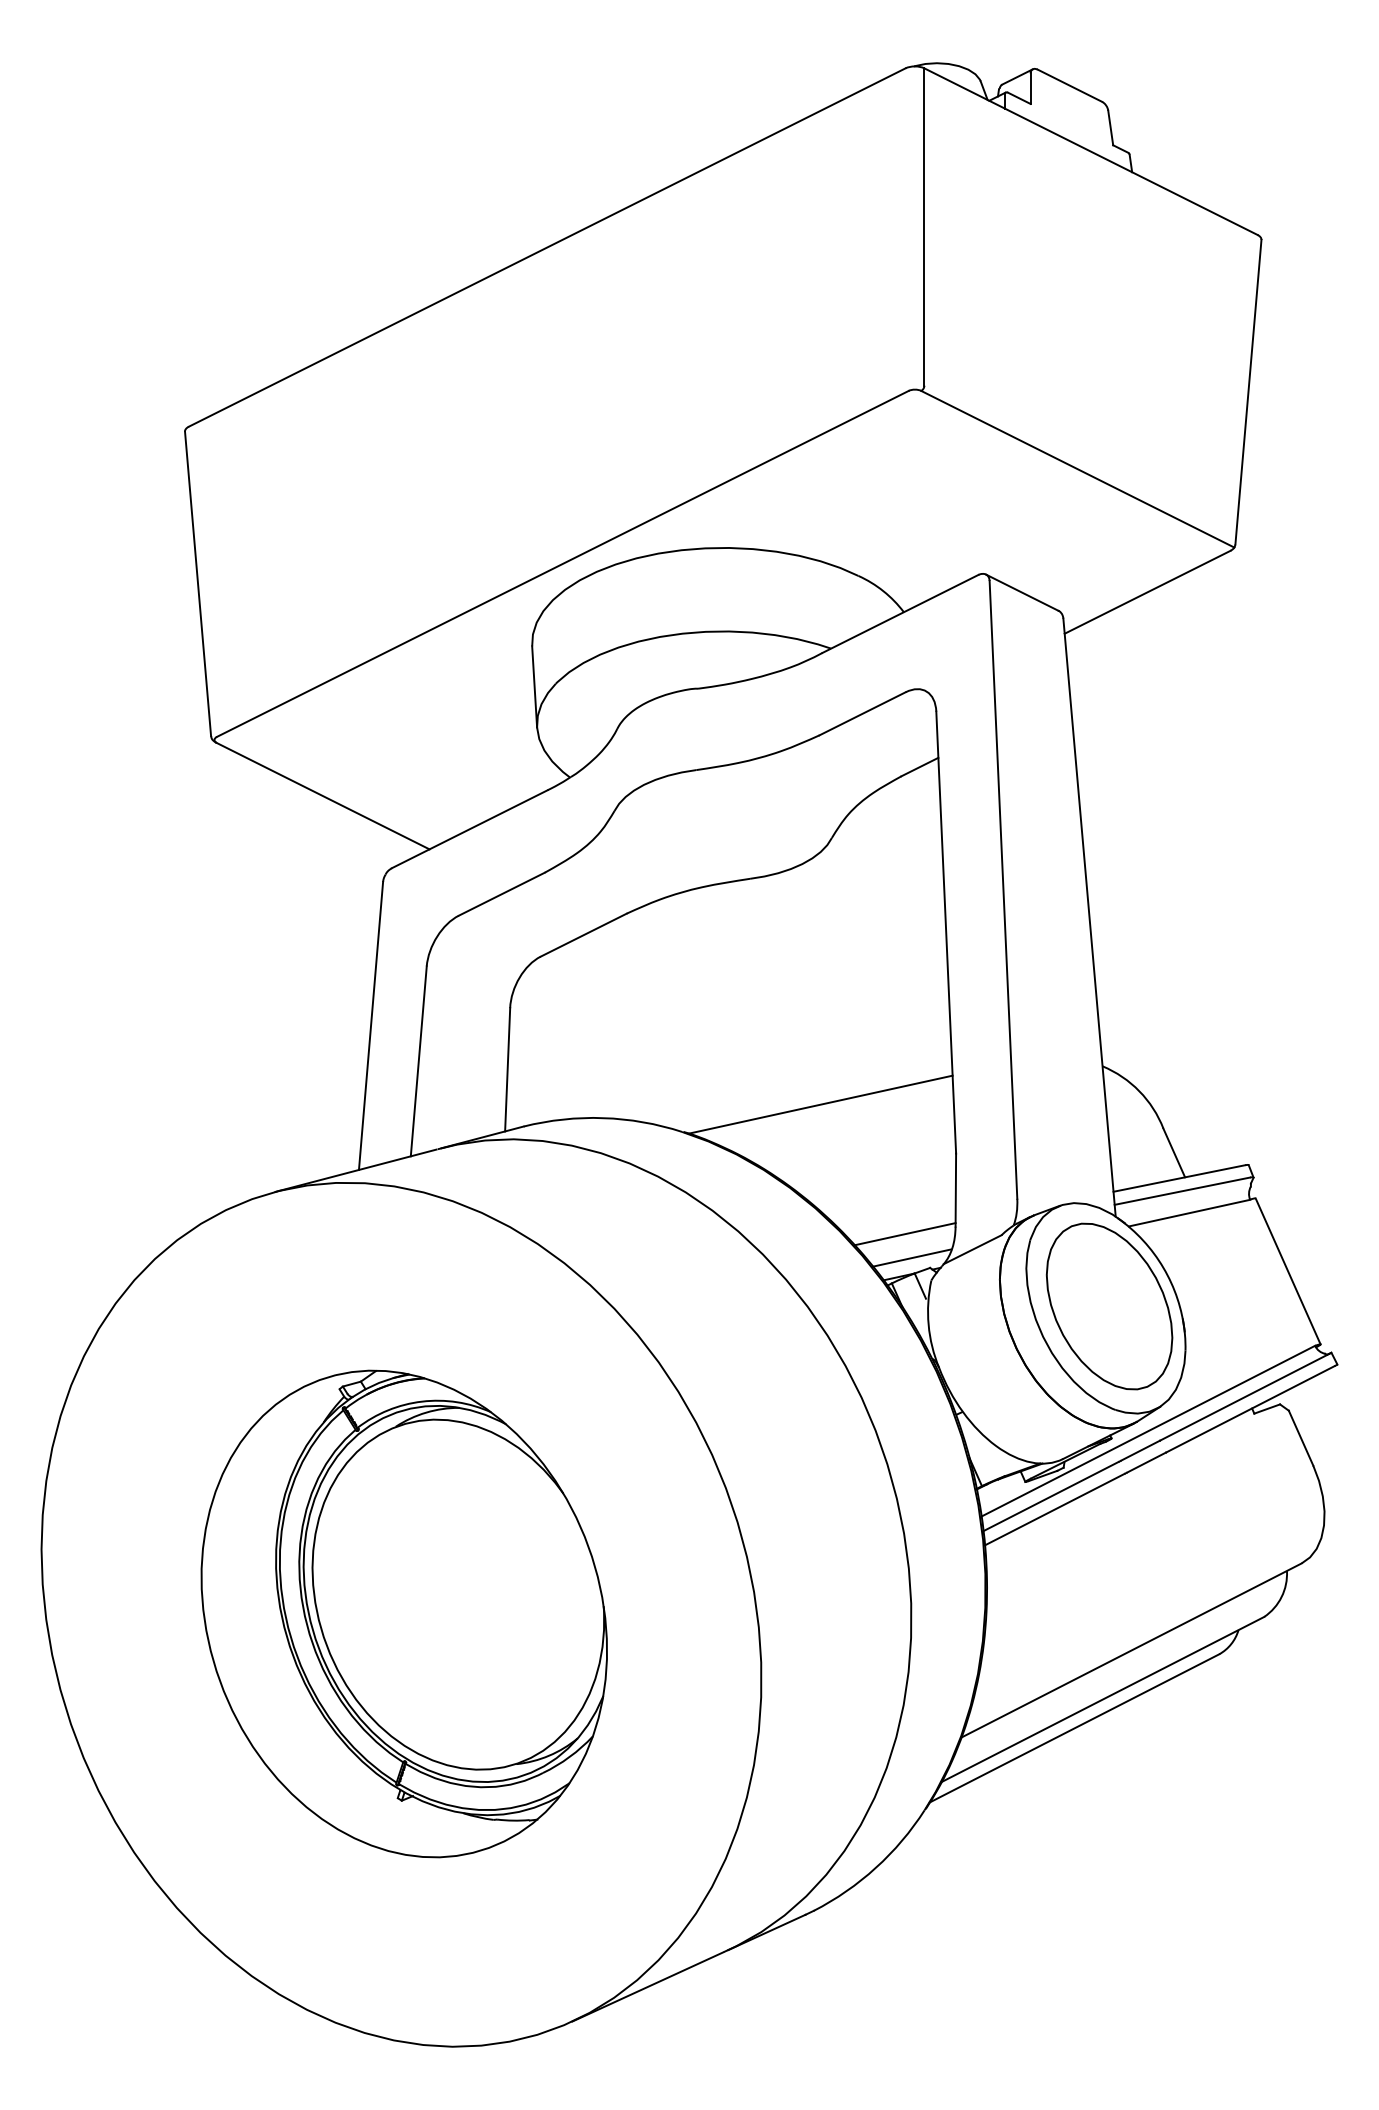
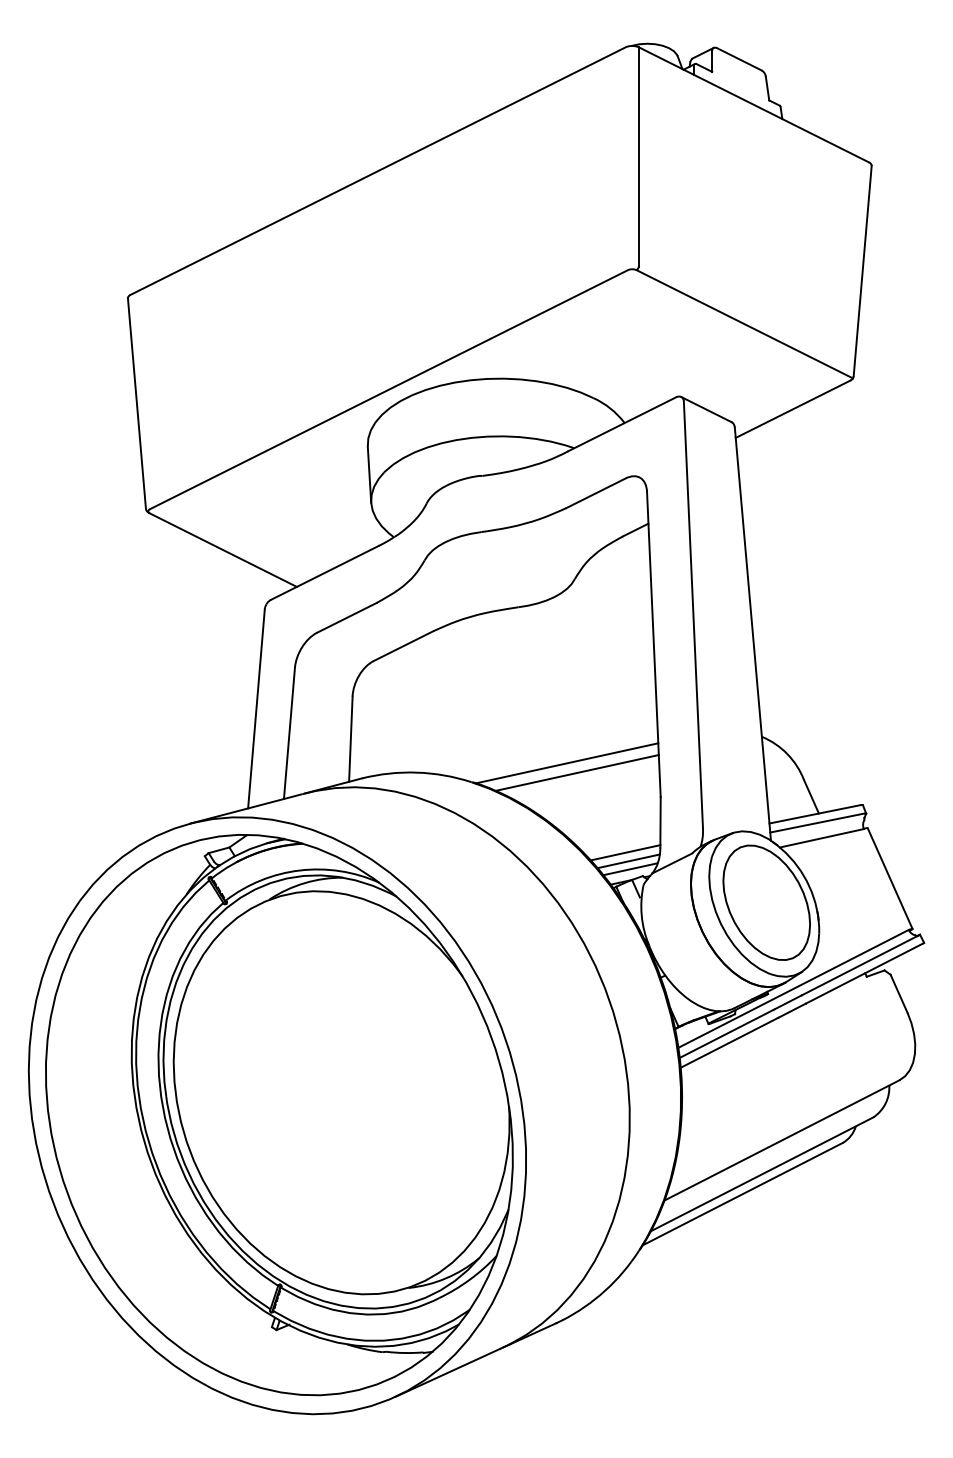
line: (834, 1117) -> (576, 772), added
line: (909, 1246) -> (628, 861), added
part: (404, 1614) -> (279, 1115), size x1.67

